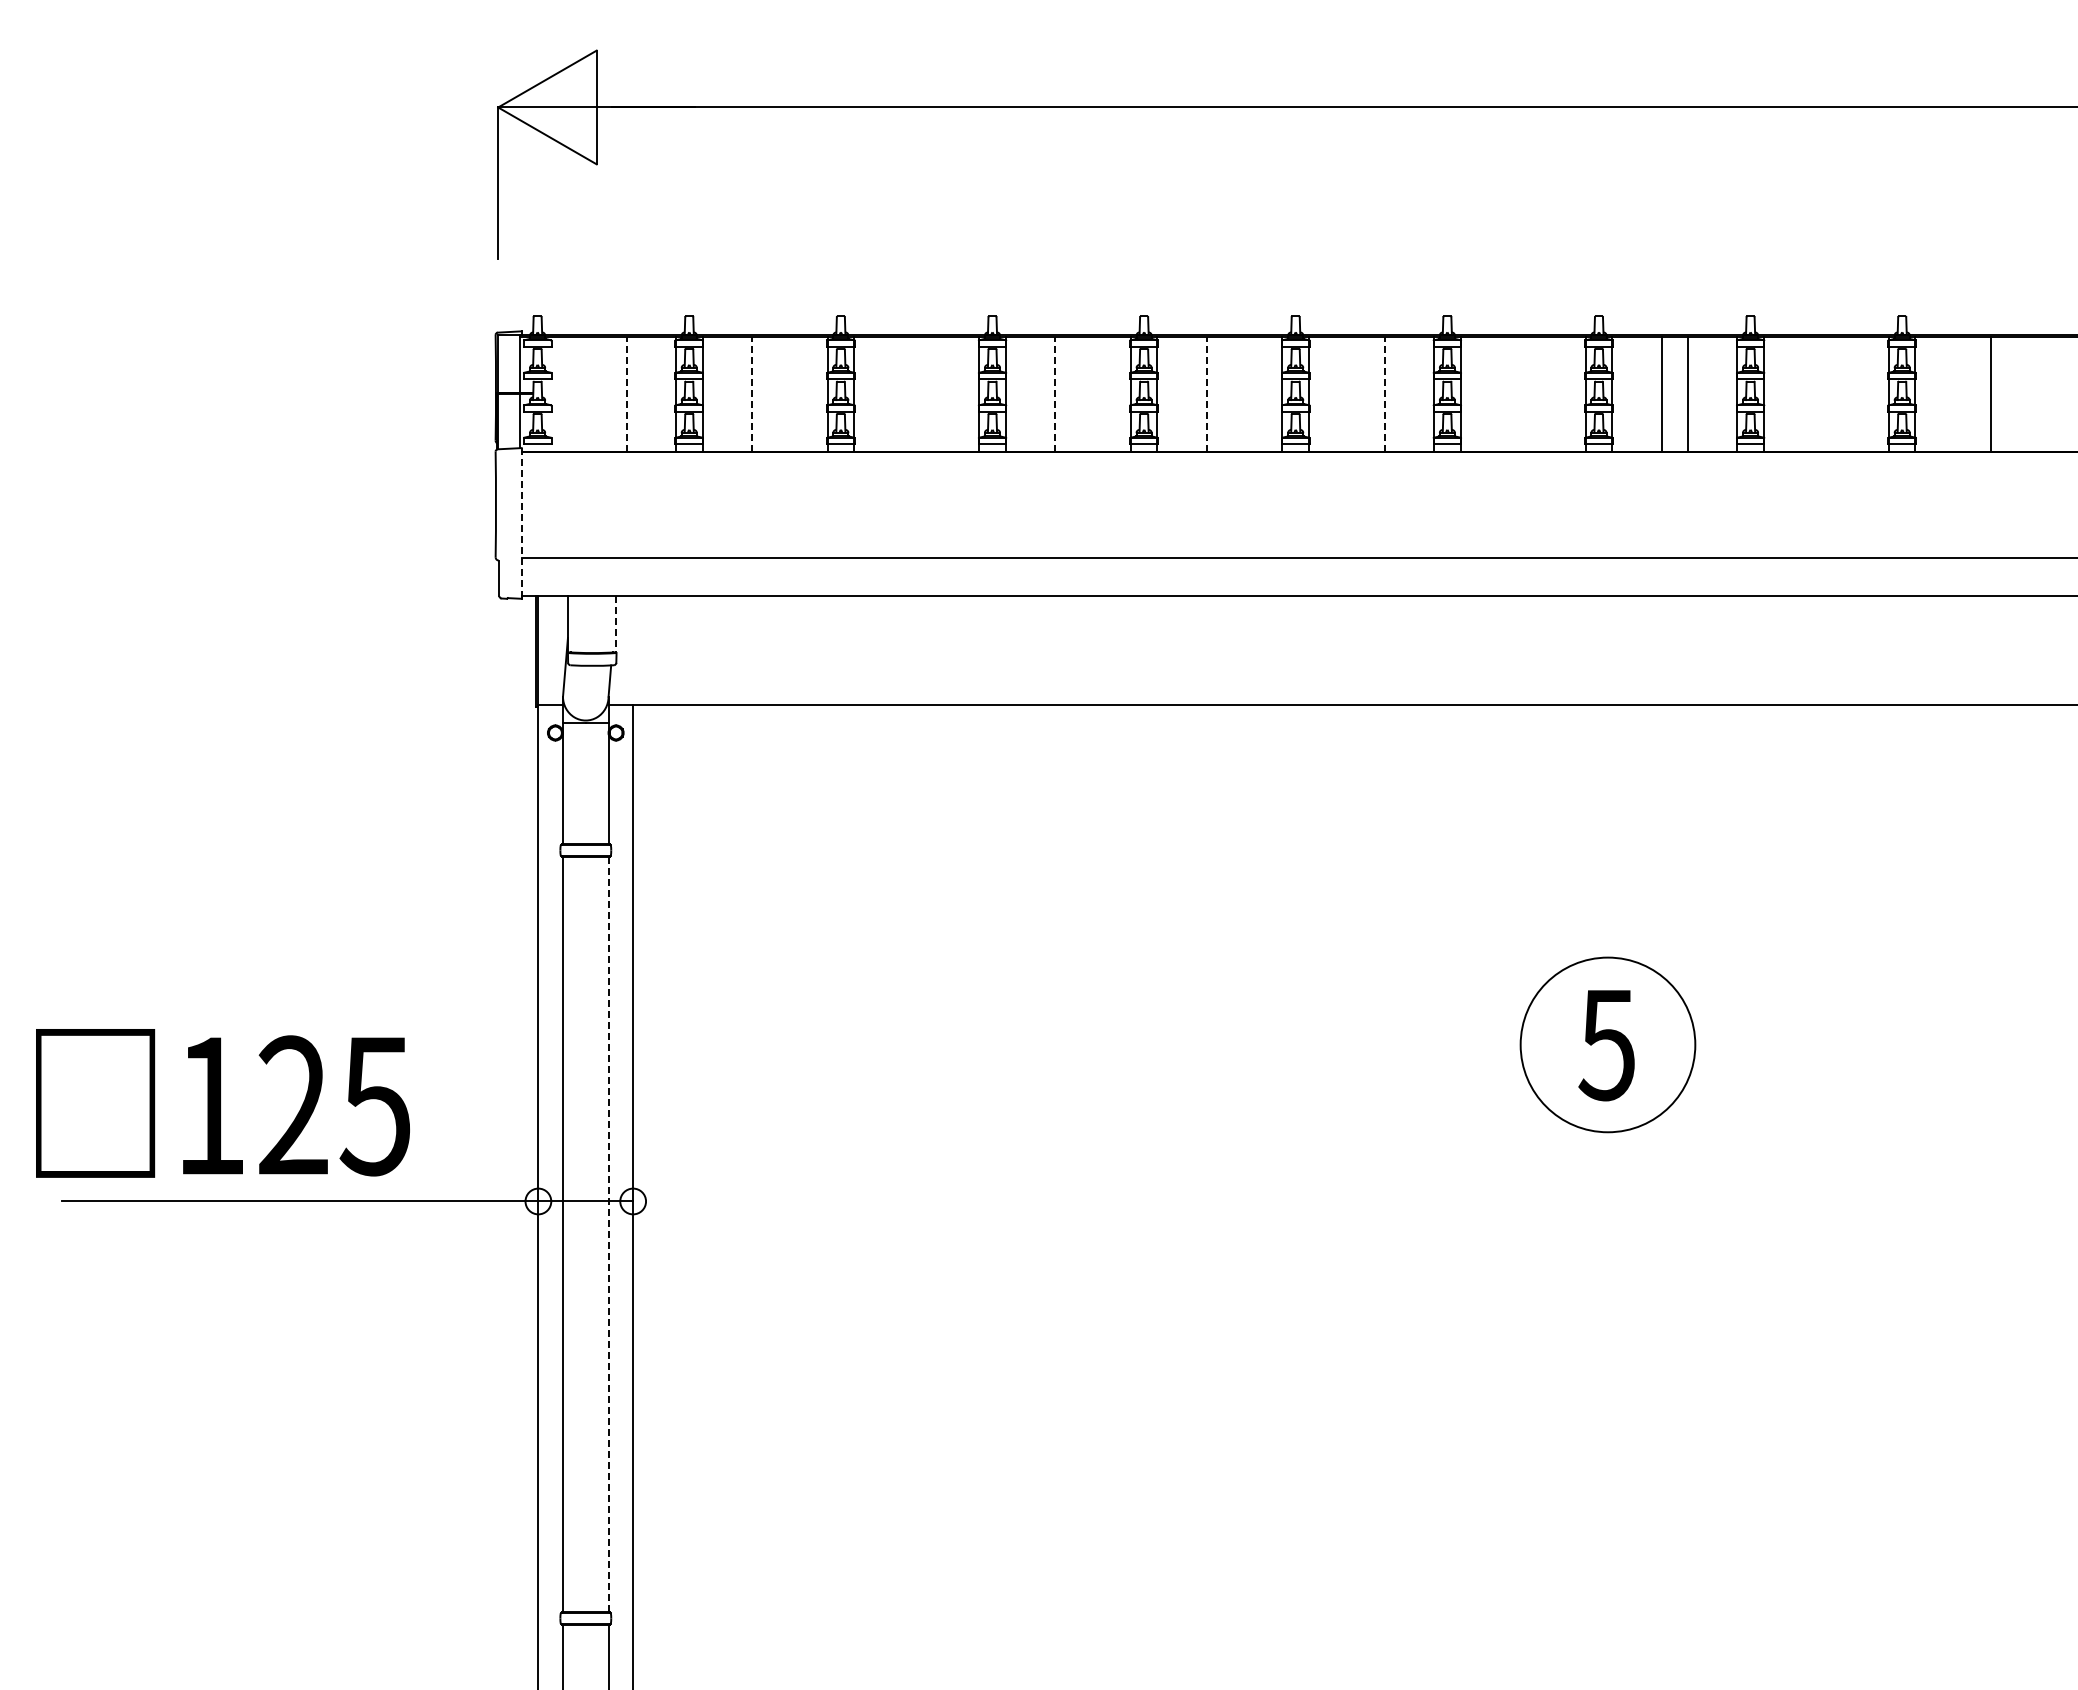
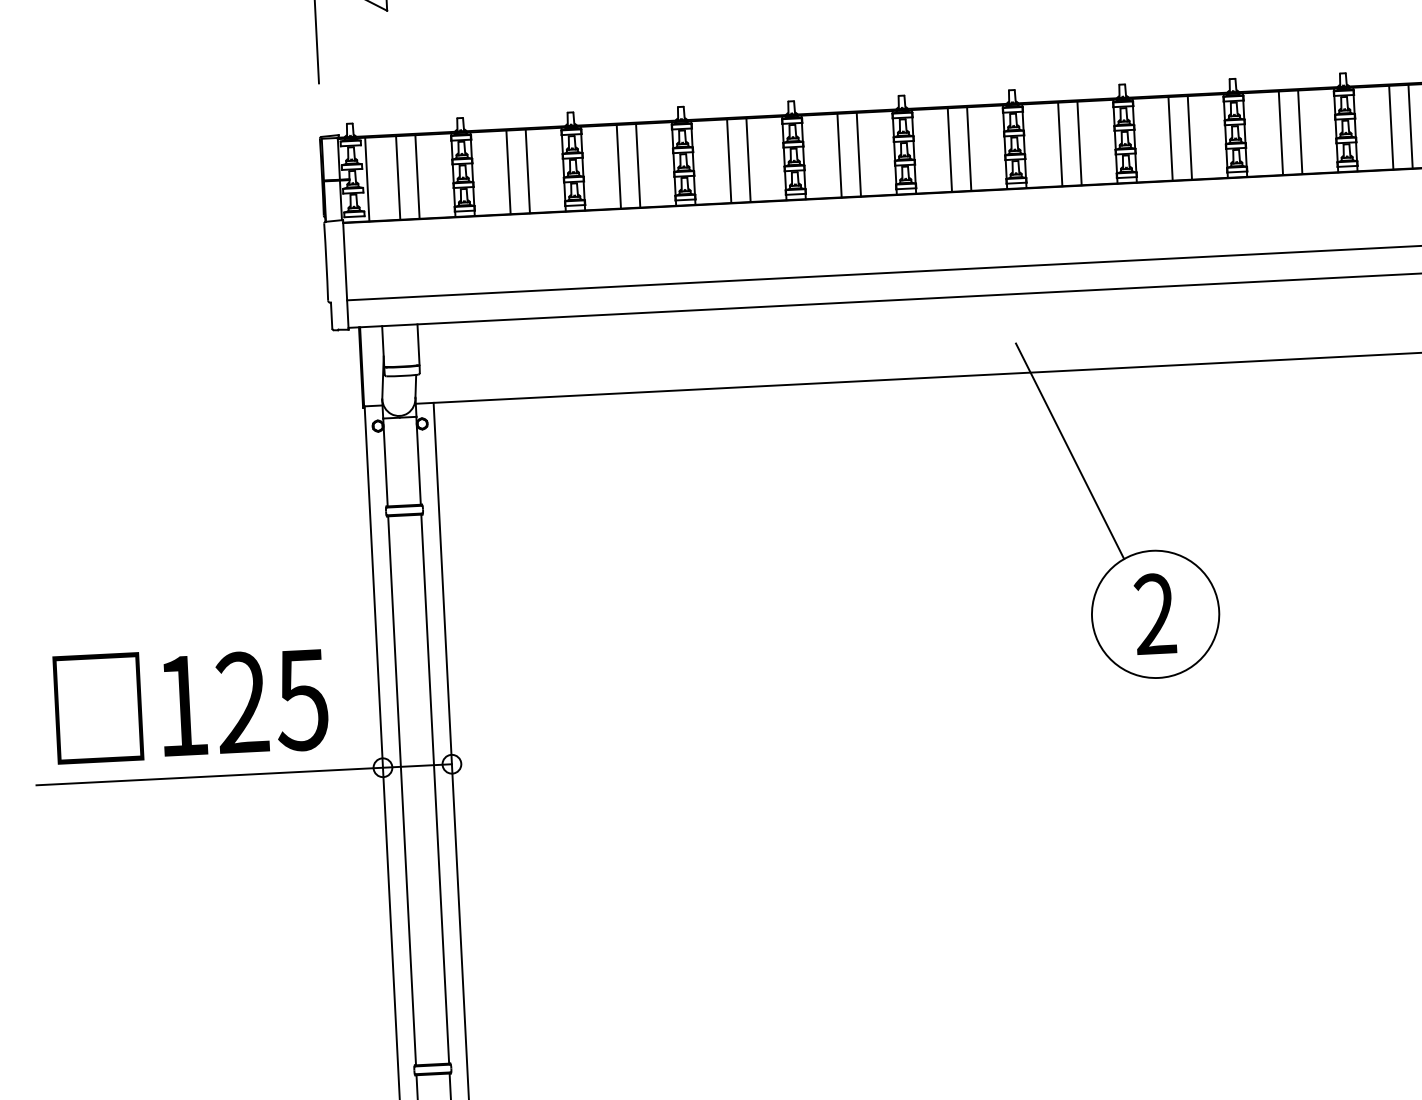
line: (557, 393) -> (367, 179), added
line: (600, 393) -> (398, 177), added
line: (626, 393) -> (417, 176), dashed -> solid
line: (751, 393) -> (508, 171), dashed -> solid
line: (778, 393) -> (527, 170), added
line: (903, 393) -> (618, 166), added
line: (929, 393) -> (637, 165), added
line: (1055, 393) -> (729, 160), dashed -> solid
line: (1081, 393) -> (748, 159), added
line: (1206, 393) -> (839, 155), dashed -> solid
line: (1233, 393) -> (859, 154), added
line: (1358, 393) -> (950, 149), added
line: (1384, 393) -> (968, 148), dashed -> solid
line: (1509, 393) -> (1059, 143), added
line: (1536, 393) -> (1079, 142), added
line: (1813, 393) -> (1281, 132), added
line: (1839, 393) -> (1300, 131), added
line: (1964, 393) -> (1391, 127), added
line: (521, 523) -> (345, 274), dashed -> solid
line: (616, 624) -> (418, 344), dashed -> solid
line: (1501, 815) -> (1069, 451), added
text: (1606, 1044) -> (1154, 614), 5 -> 2
text: (222, 1103) -> (190, 703), moved
line: (608, 1234) -> (435, 789), dashed -> solid

